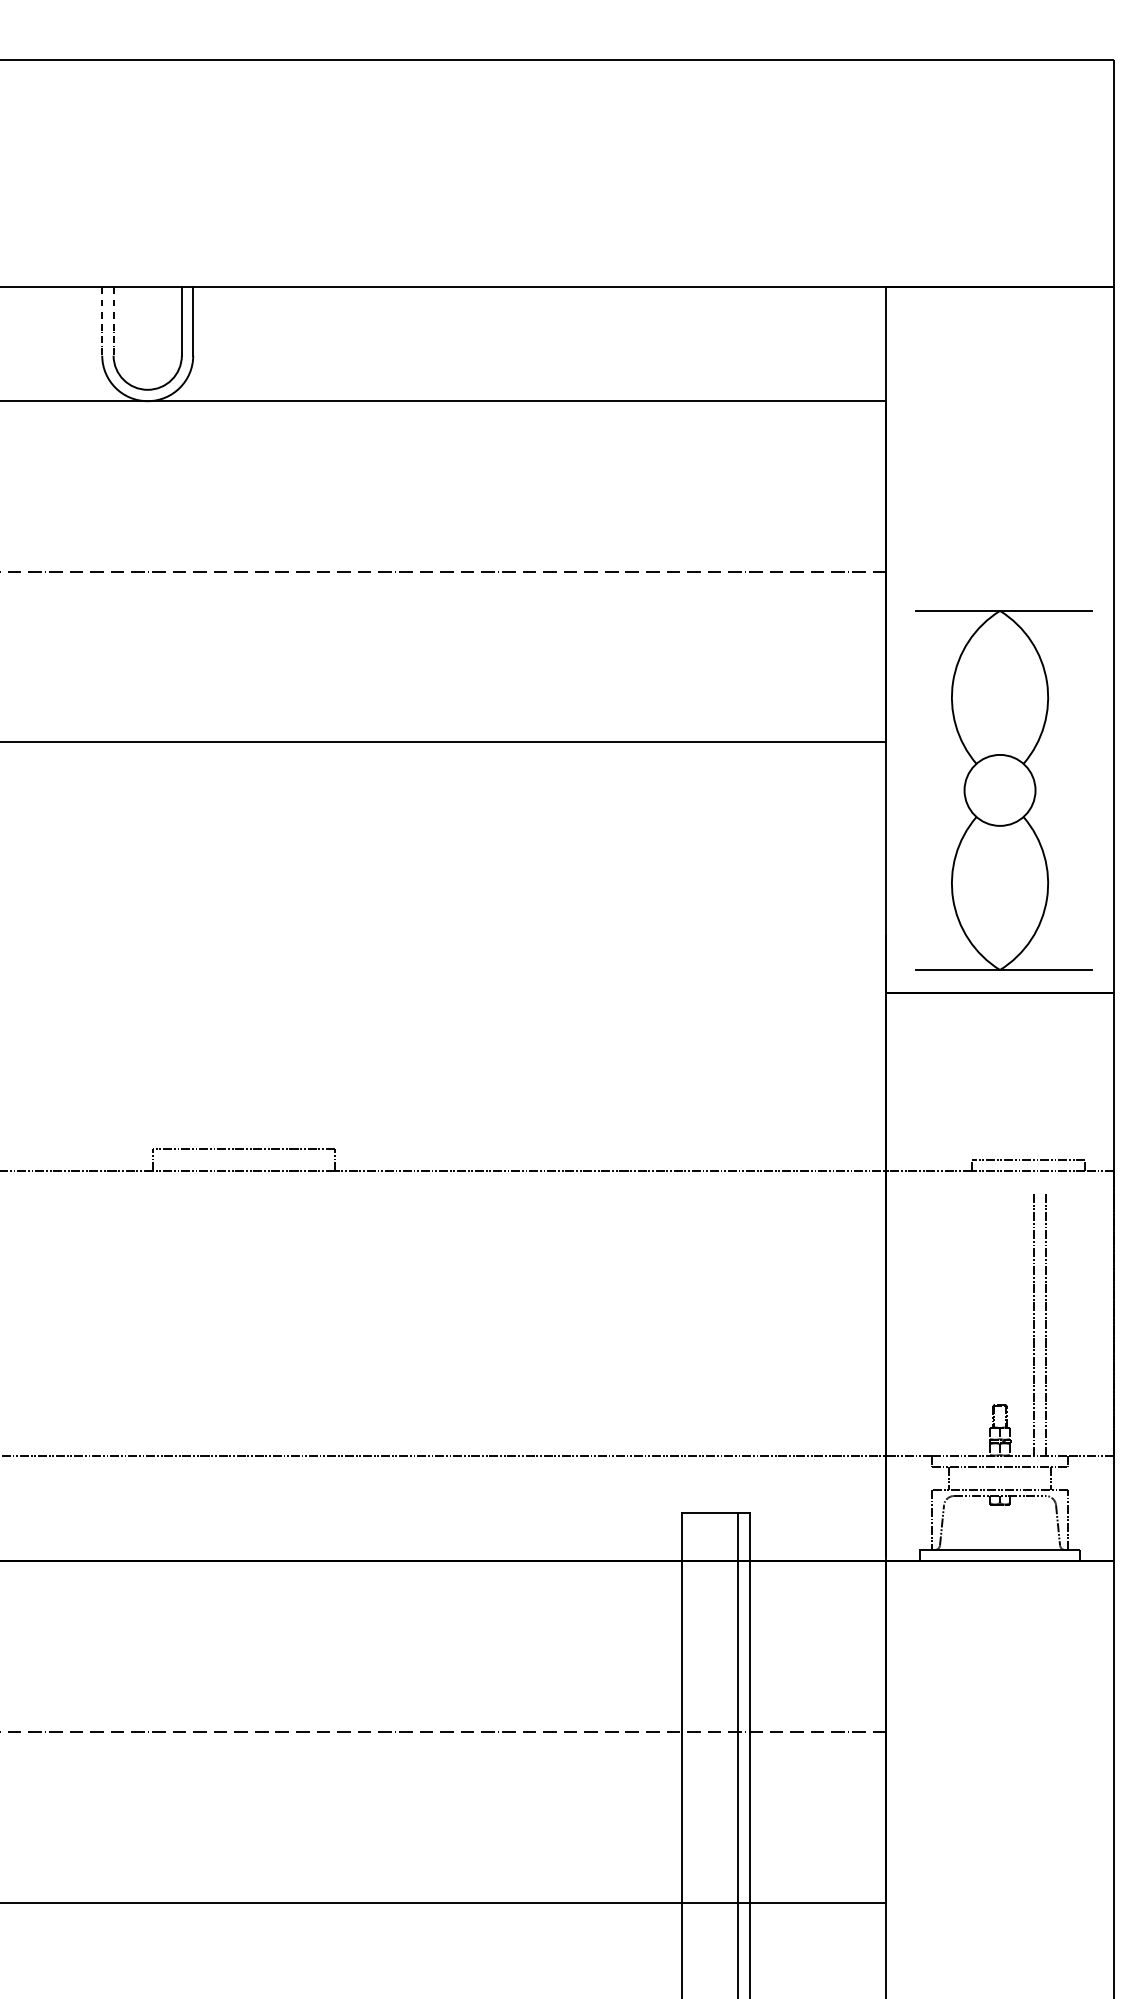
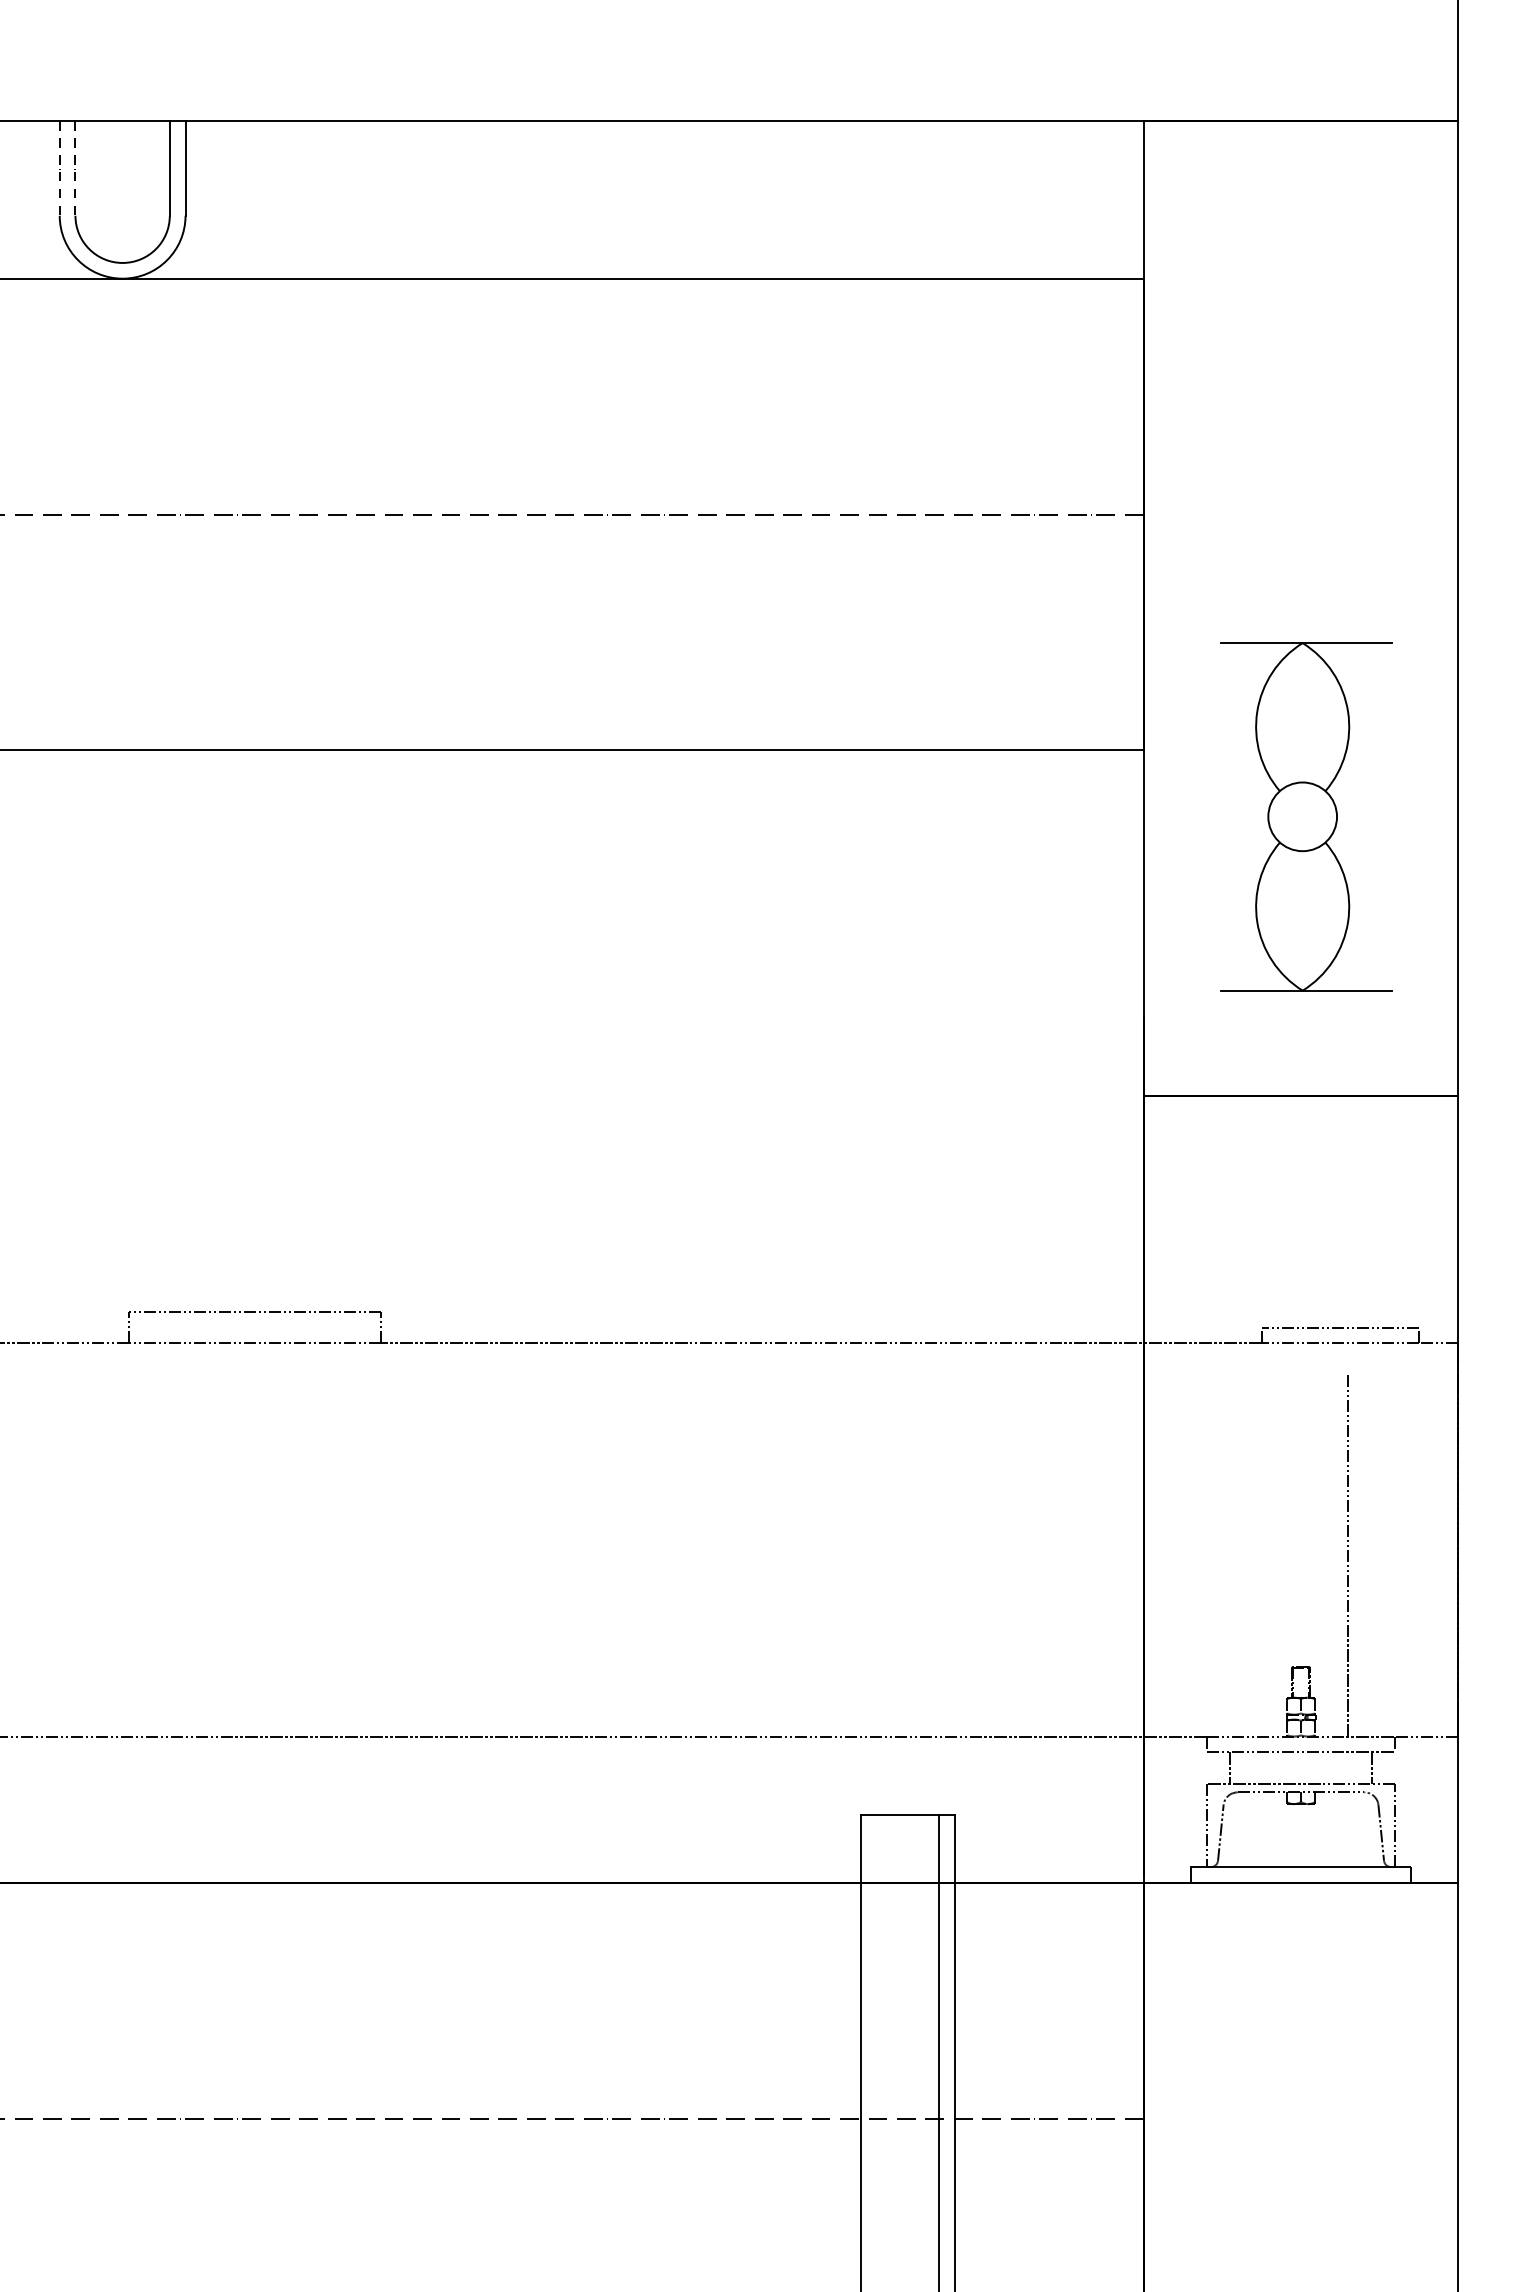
part: (1003, 790) -> (1305, 816), size x0.7
line: (1045, 1324) -> (1363, 1555), removed

